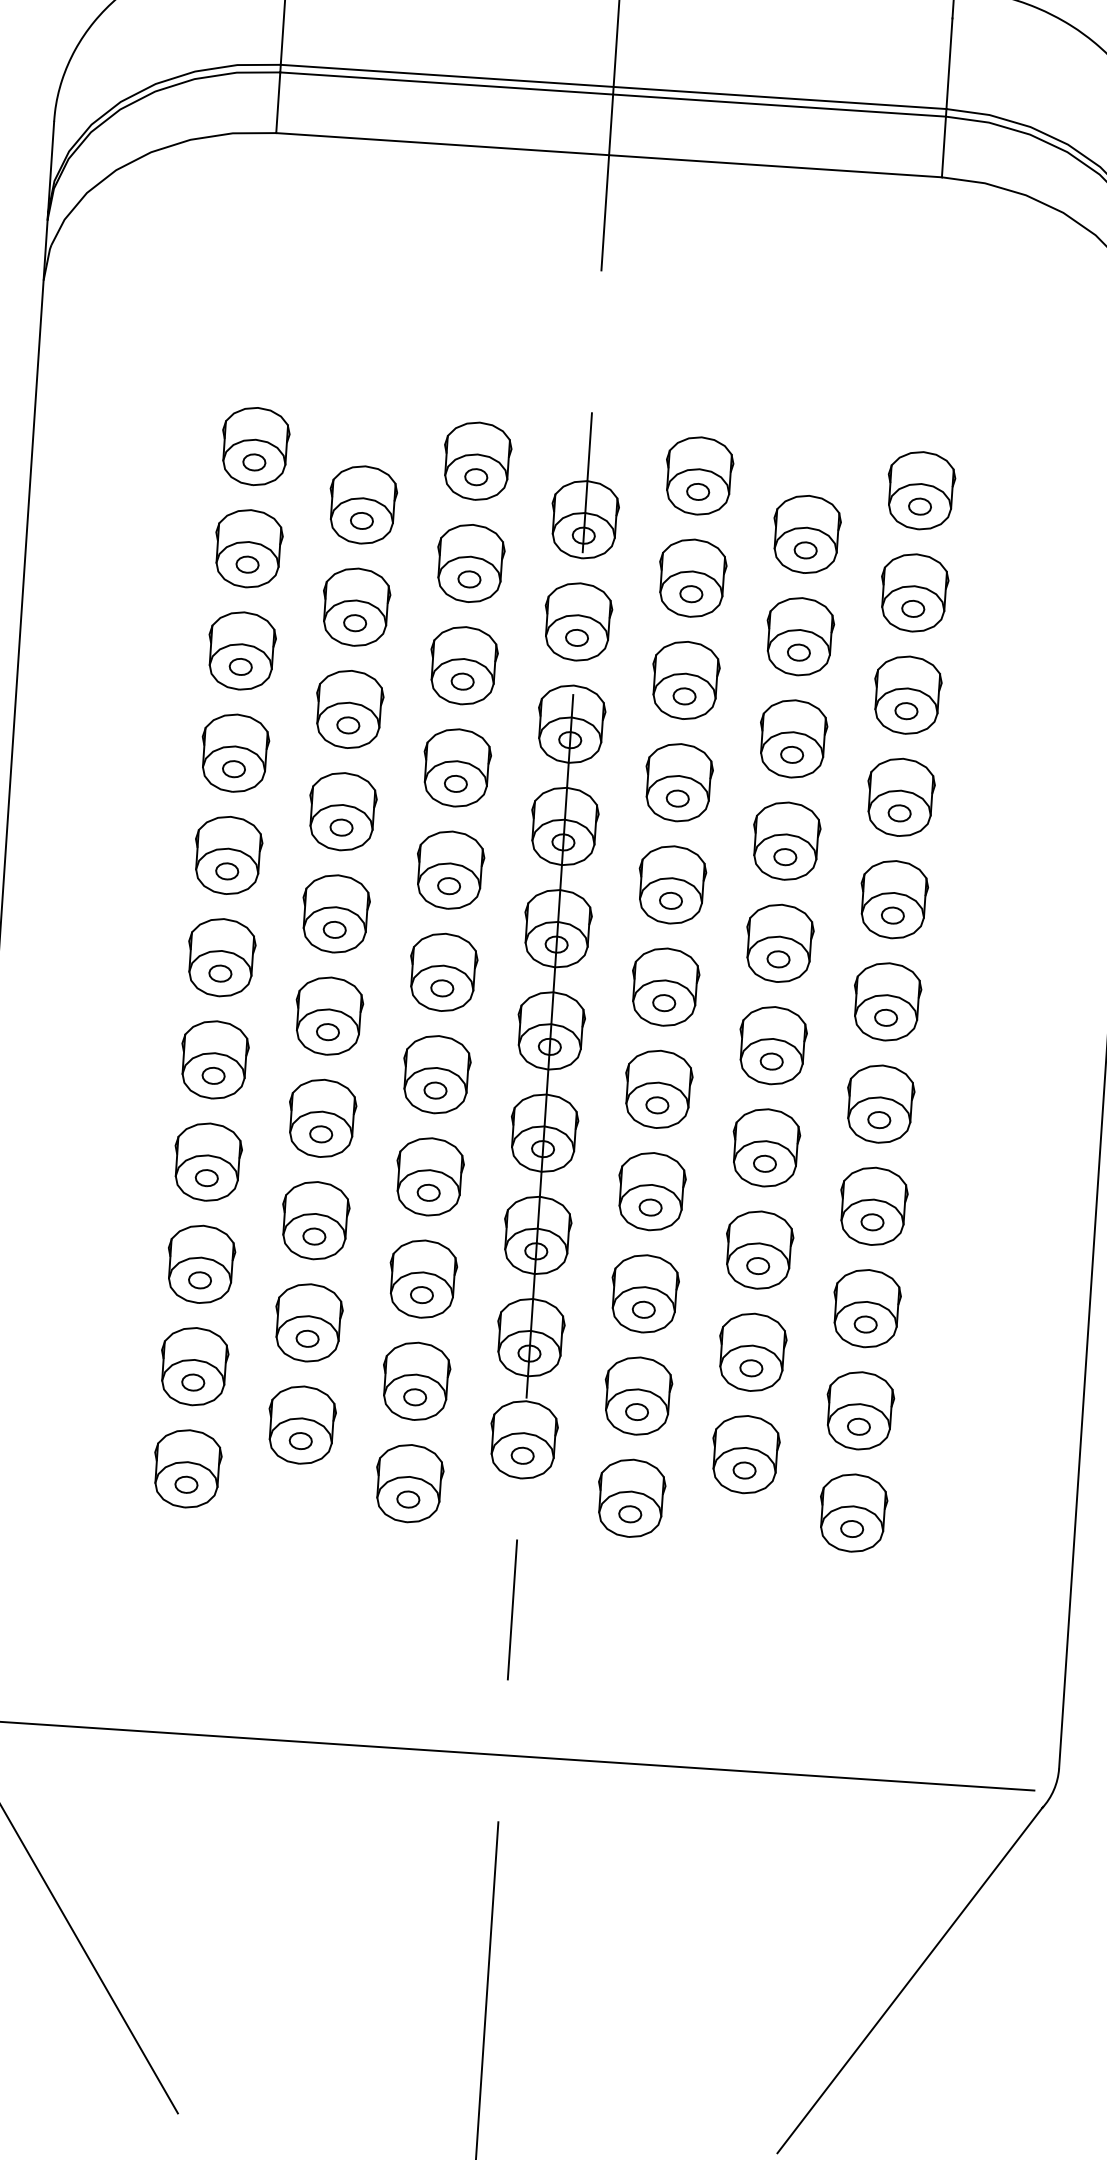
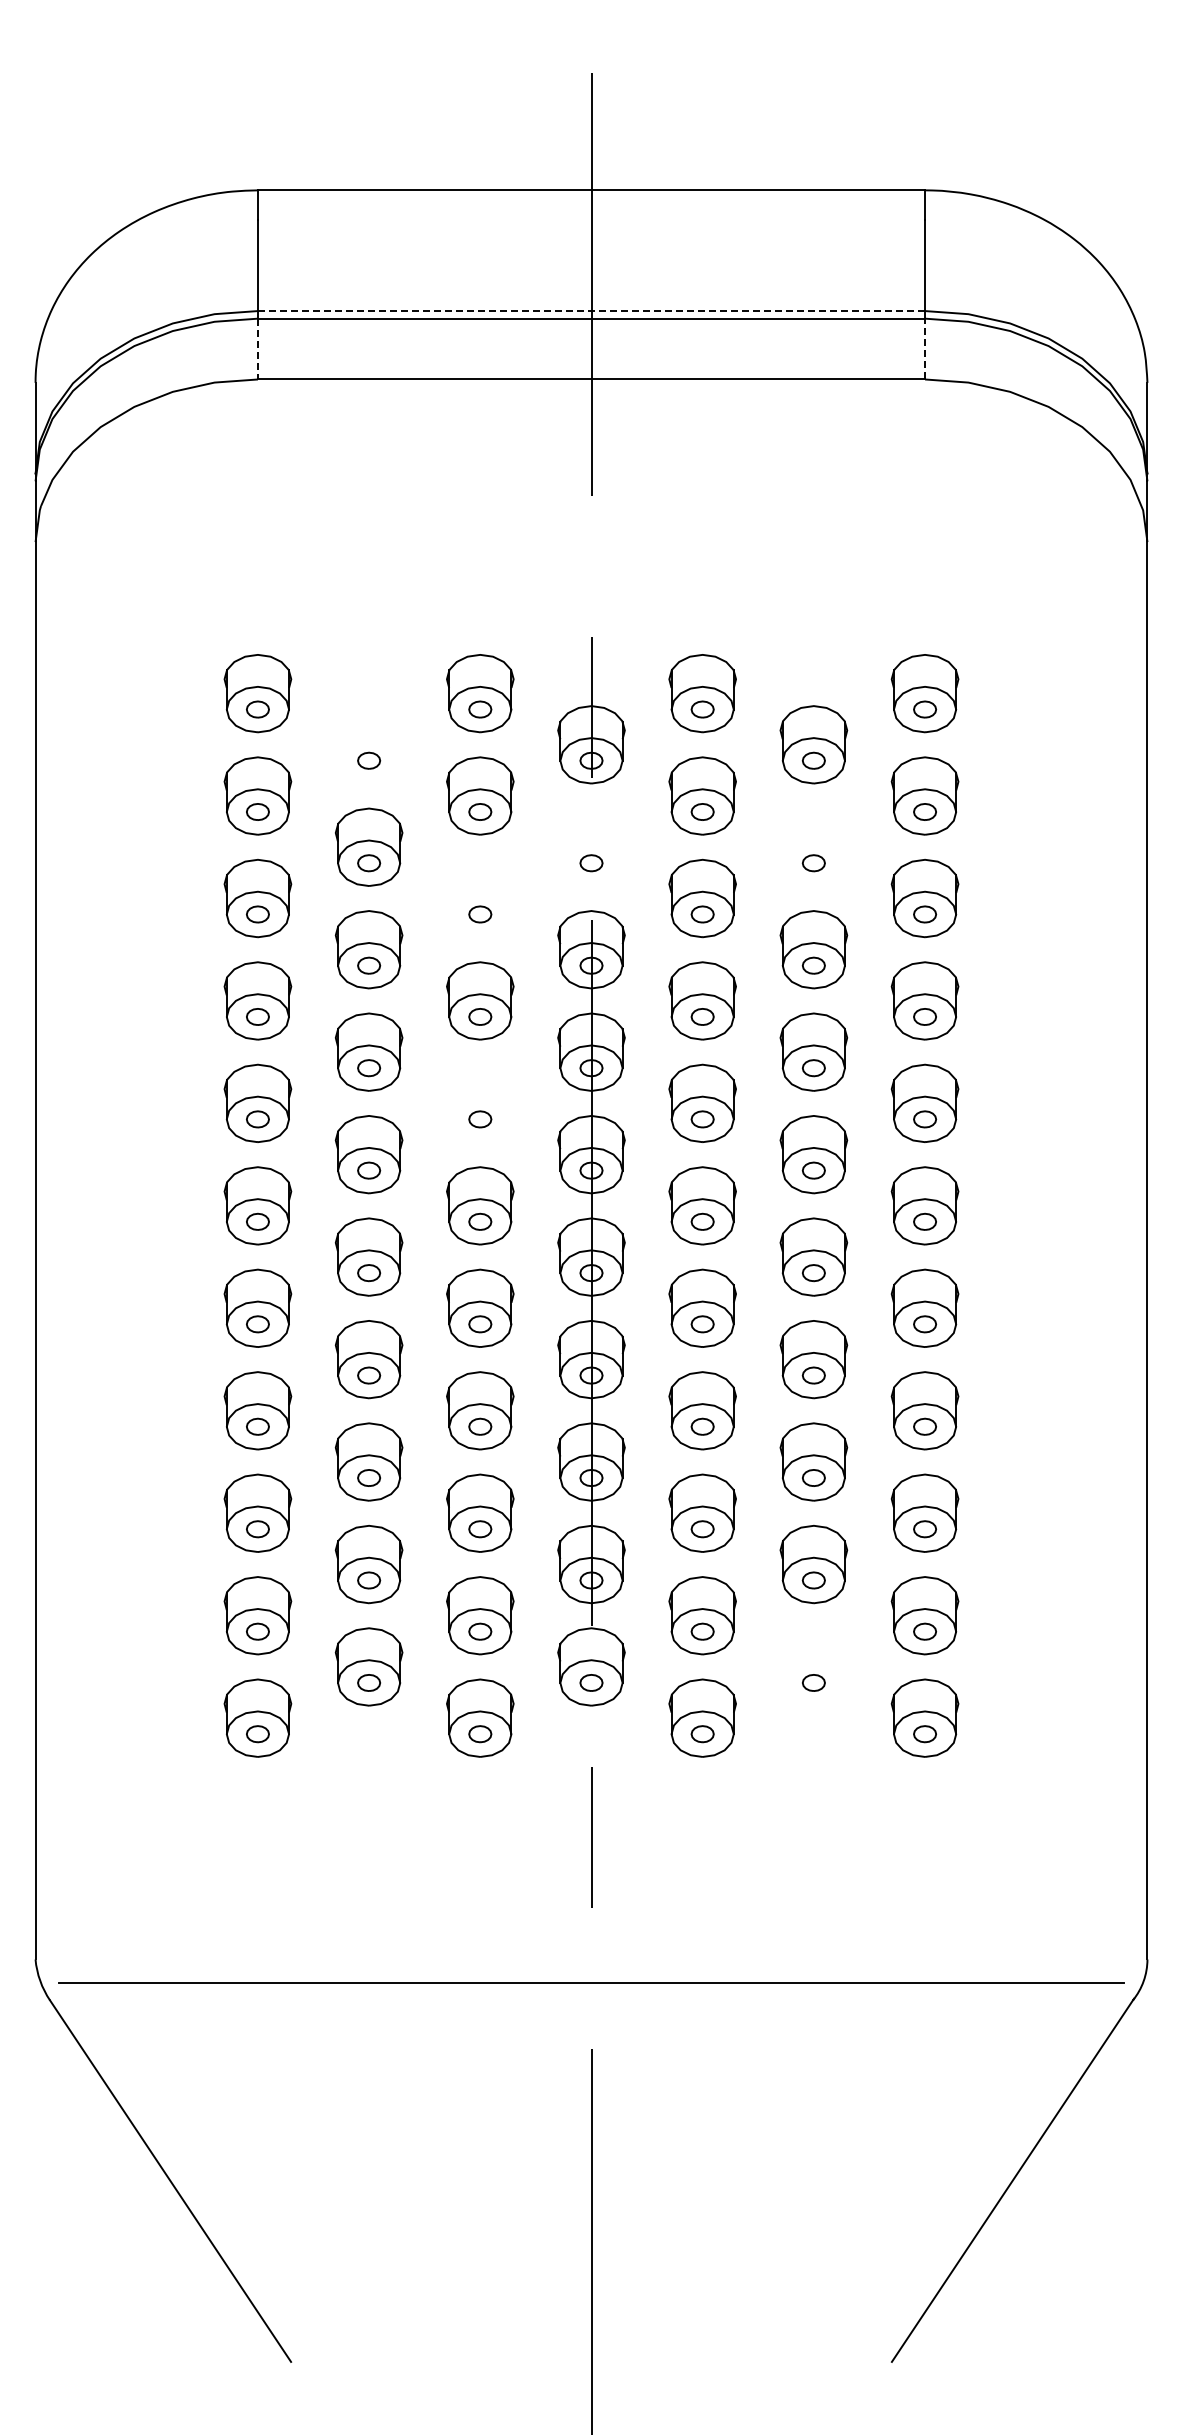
line: (613, 87) -> (591, 311), solid -> dashed
line: (277, 103) -> (257, 349), solid -> dashed
line: (944, 146) -> (925, 348), solid -> dashed
part: (362, 504) -> (368, 744), removed
part: (578, 621) -> (591, 846), removed
part: (799, 635) -> (813, 846), removed
part: (463, 665) -> (480, 898), removed
part: (450, 869) -> (480, 1102), removed
part: (745, 1454) -> (813, 1666), removed

